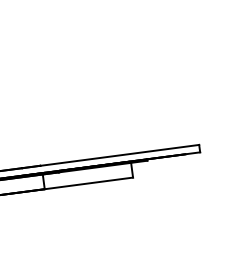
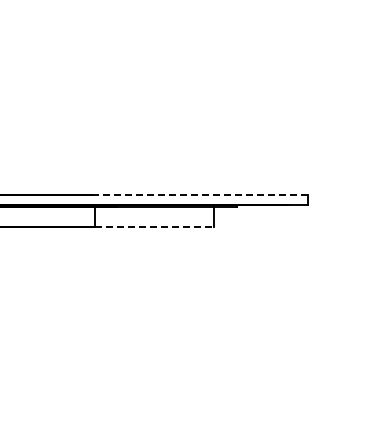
line: (119, 155) -> (200, 195), solid -> dashed
line: (88, 183) -> (154, 227), solid -> dashed

